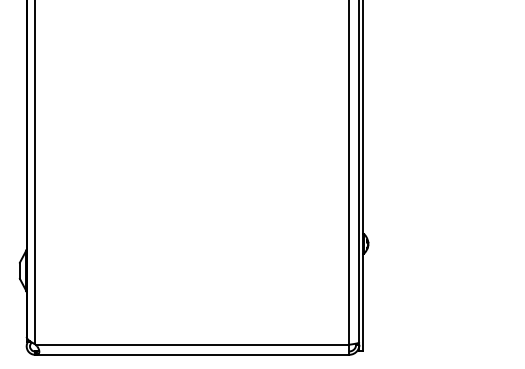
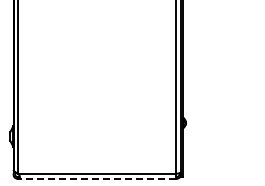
line: (191, 354) -> (96, 178), solid -> dashed

